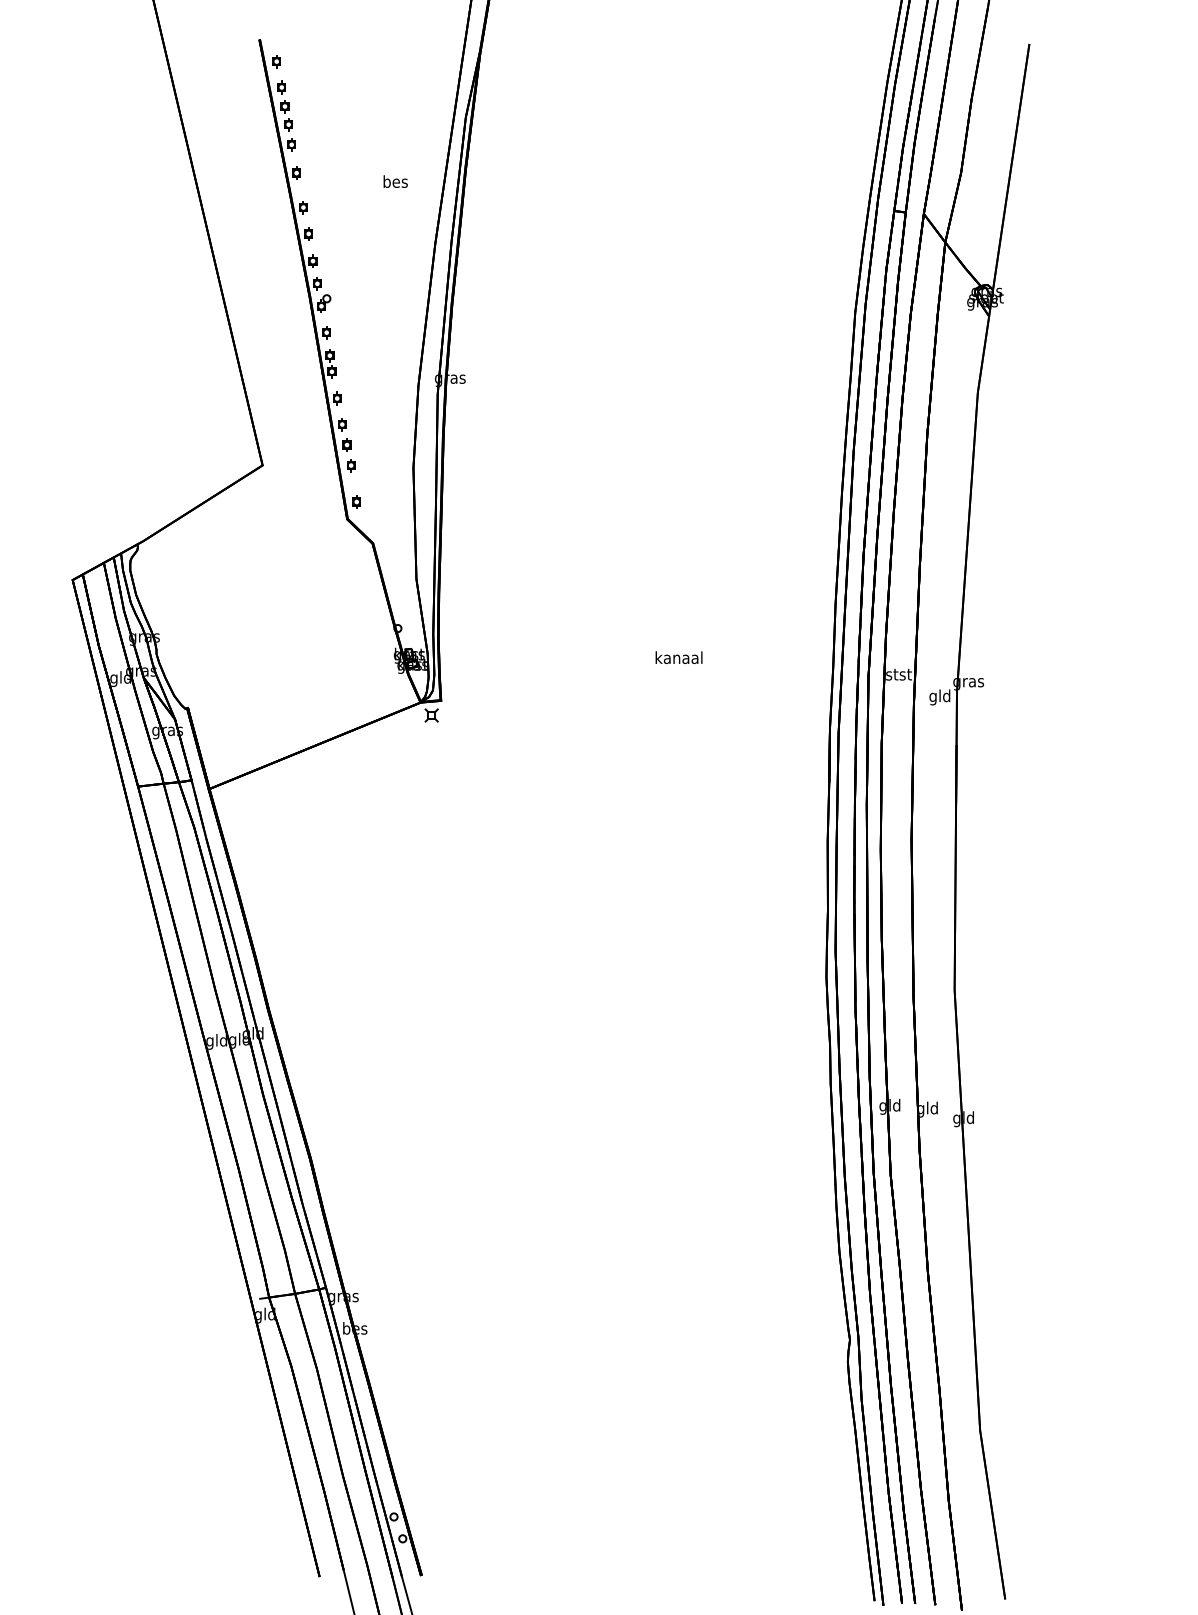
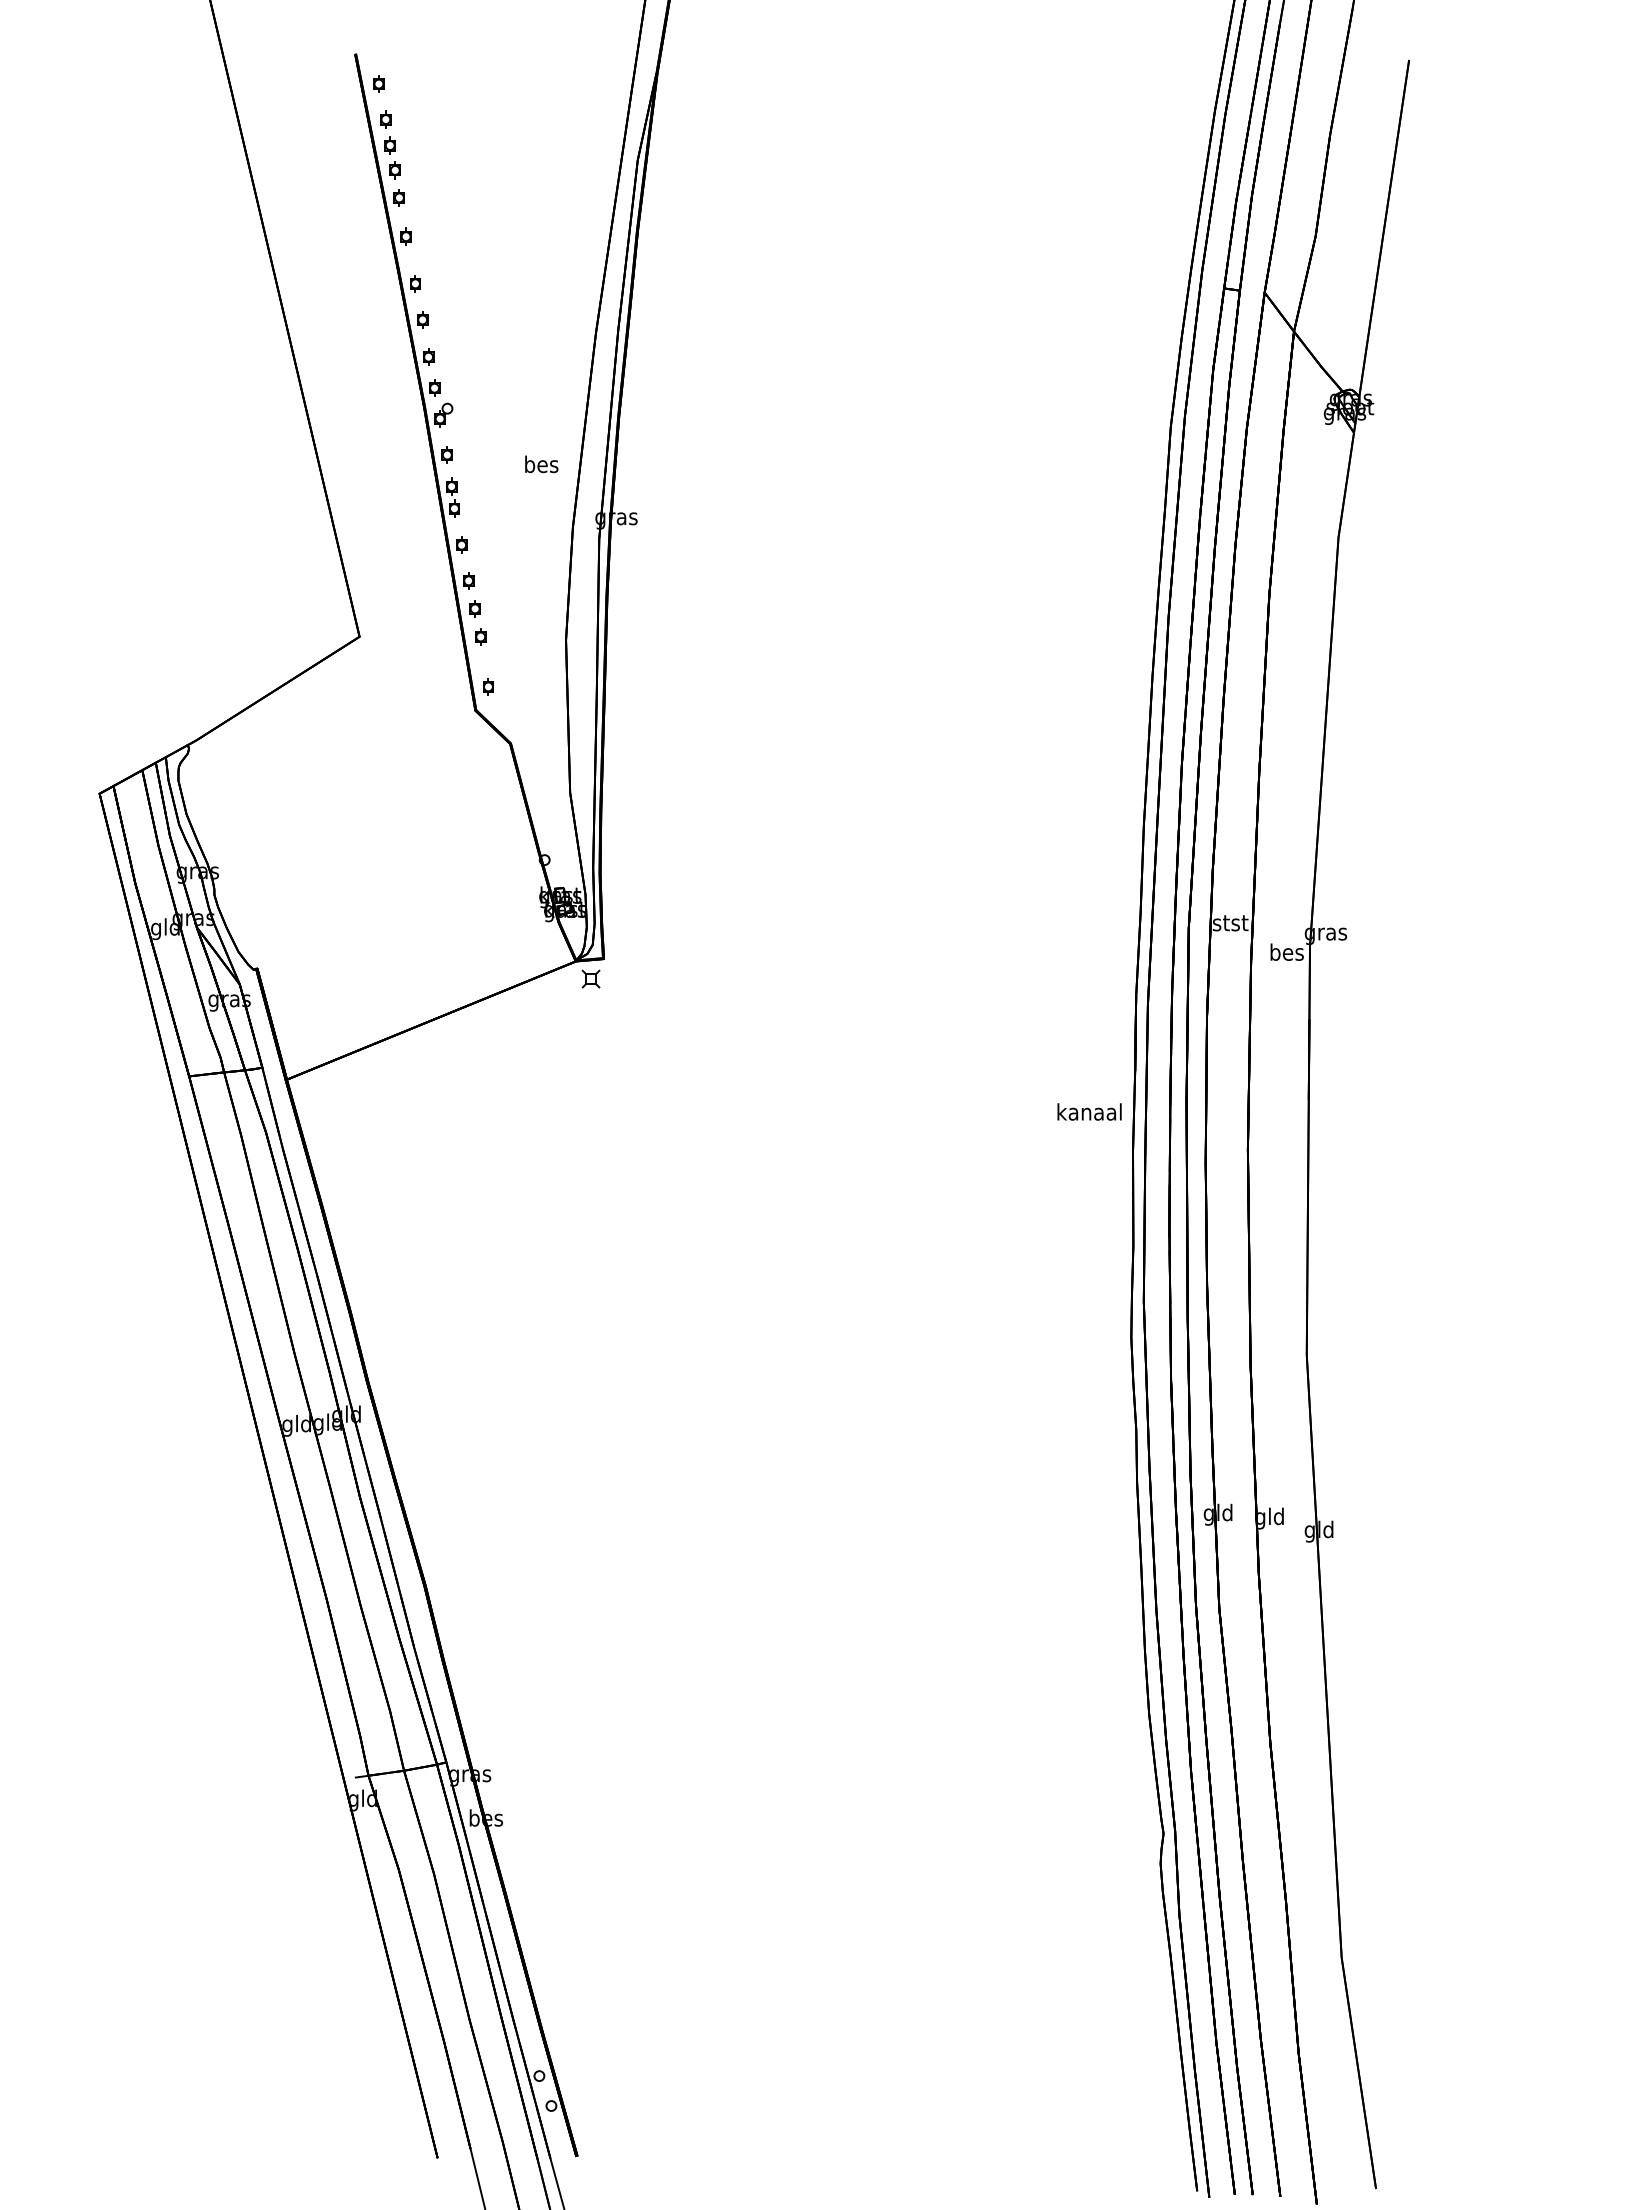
text: (395, 181) -> (541, 464), moved
text: (679, 657) -> (1089, 1111), moved
text: (939, 697) -> (1286, 954), gld -> bes

